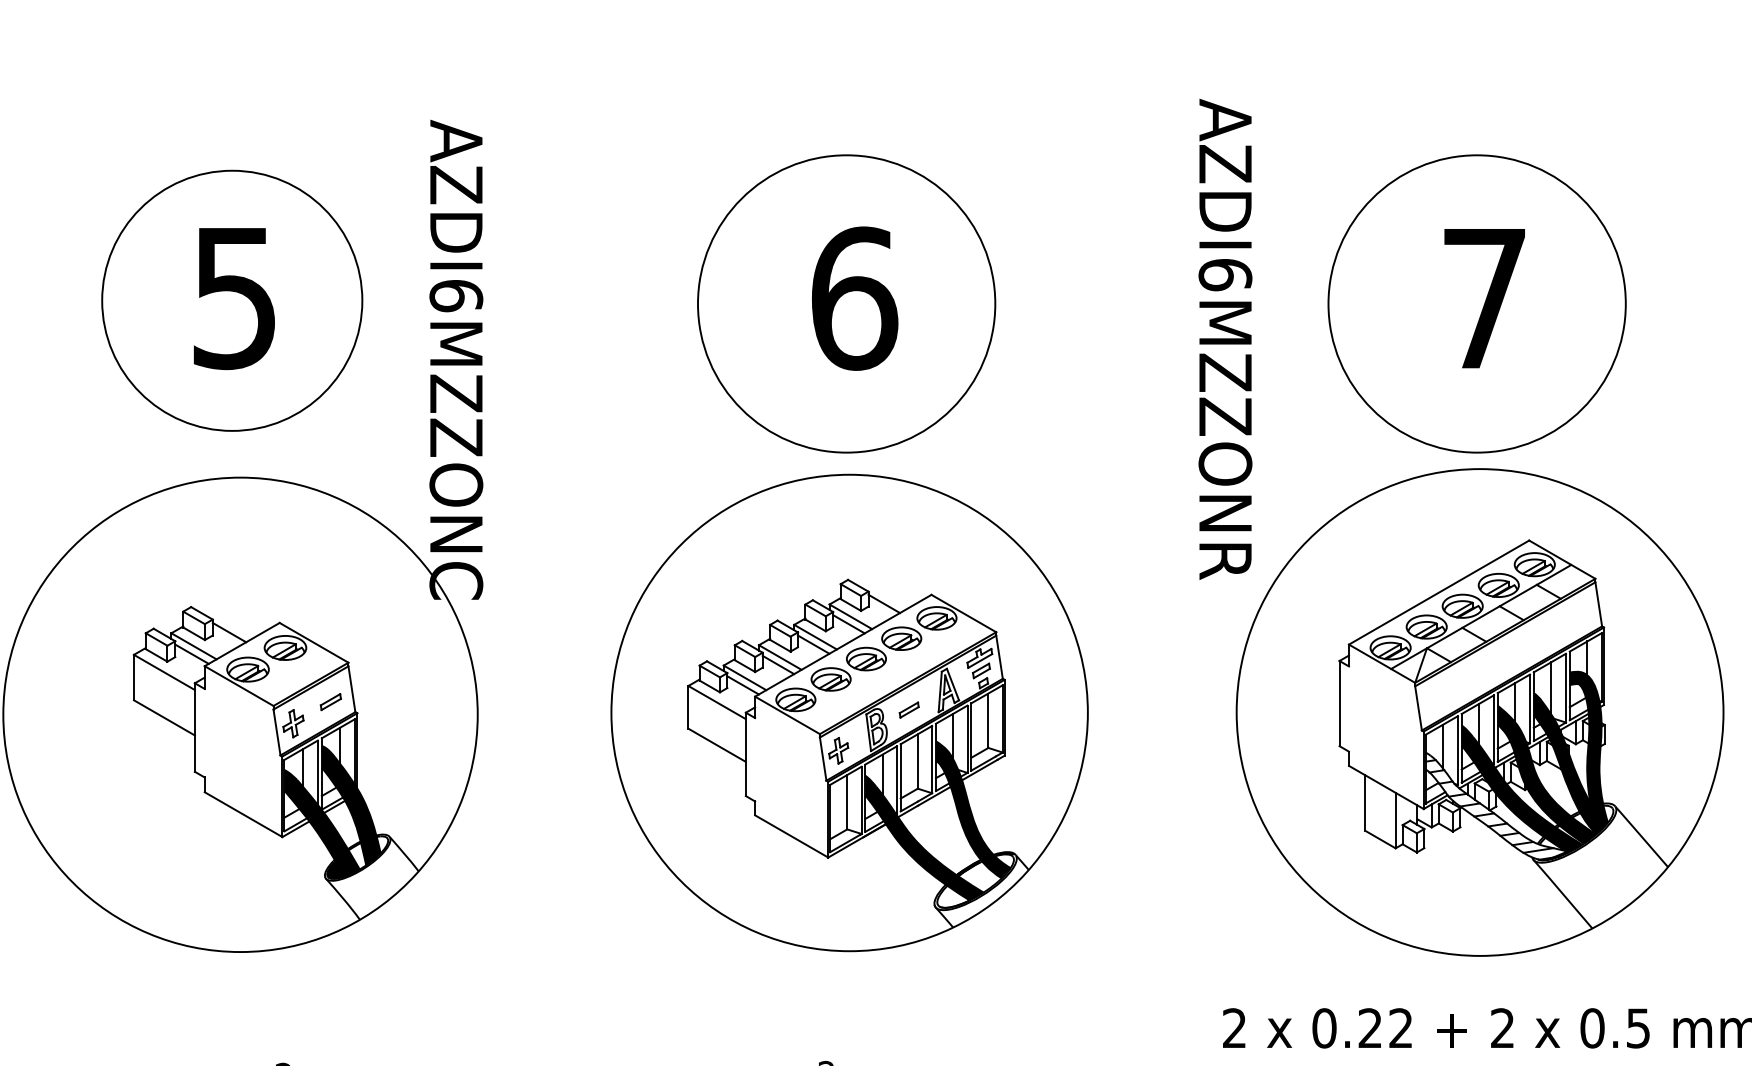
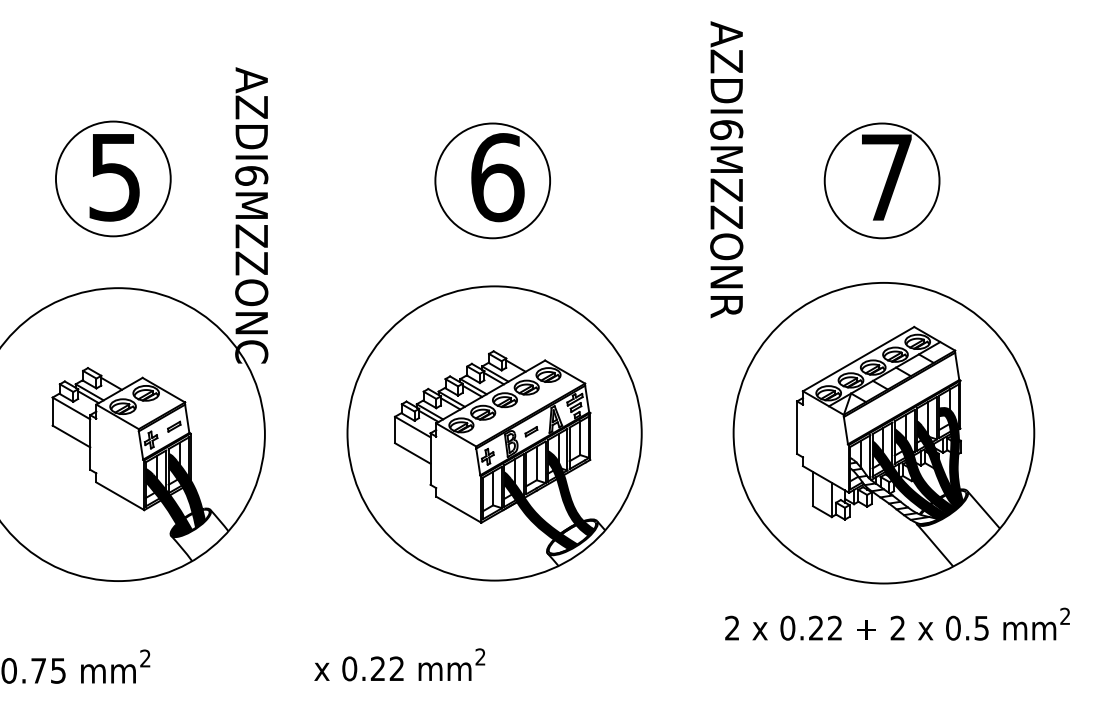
circle: (230, 300) -> (112, 178), size x0.71
circle: (846, 303) -> (492, 180), size x0.62
circle: (1476, 303) -> (881, 180), size x0.62
text: (1225, 338) -> (726, 169), moved

